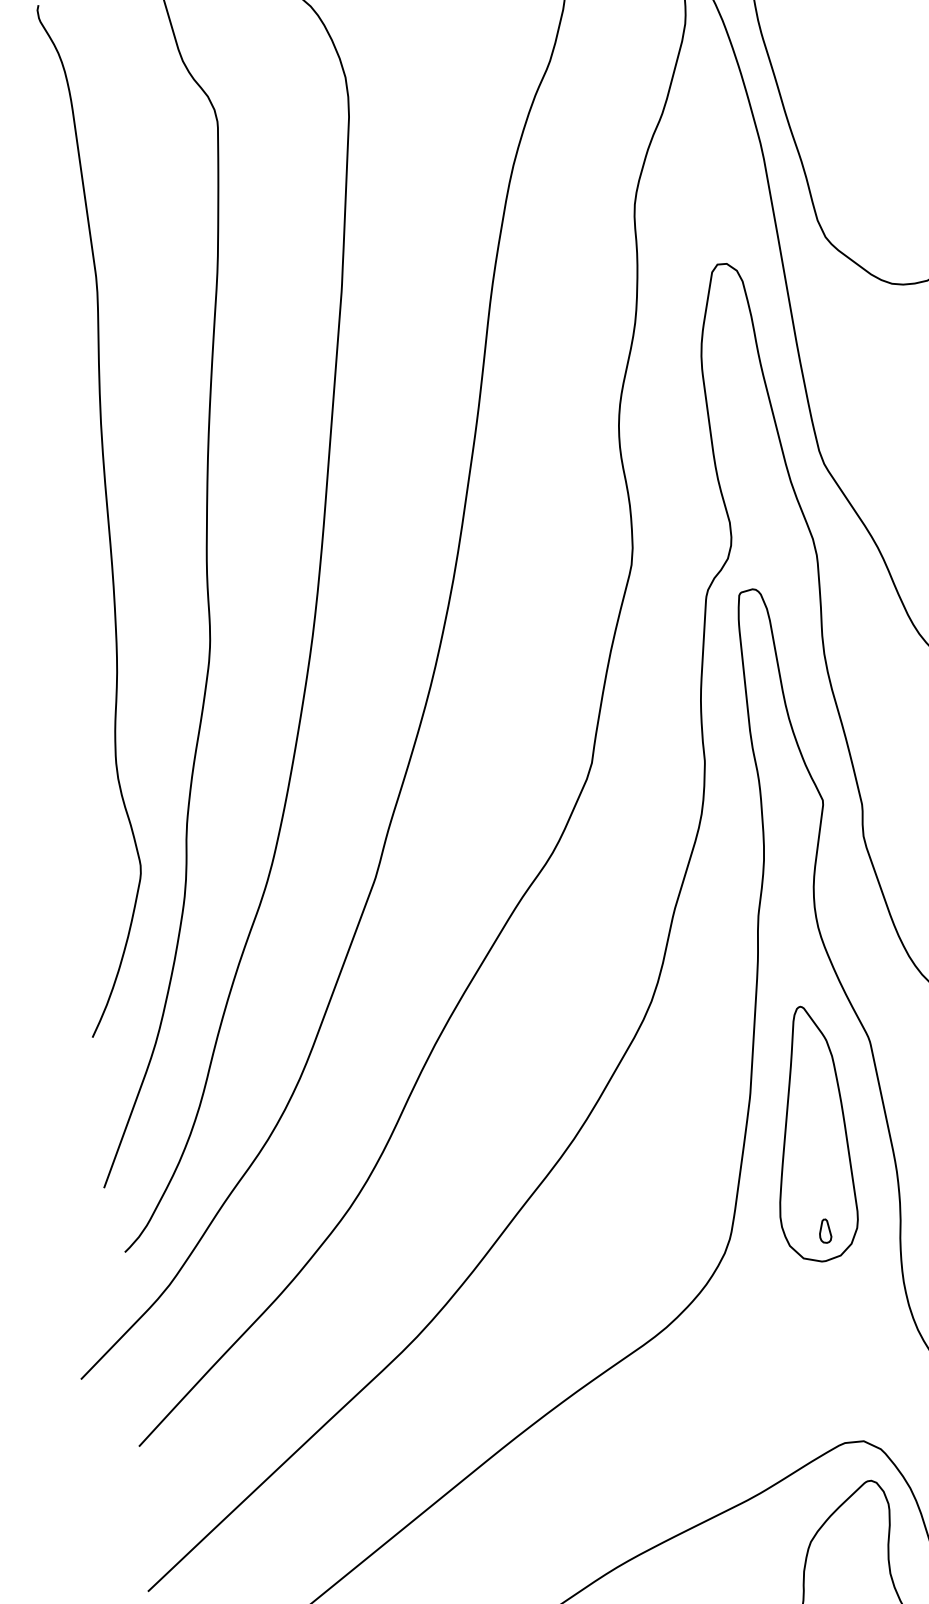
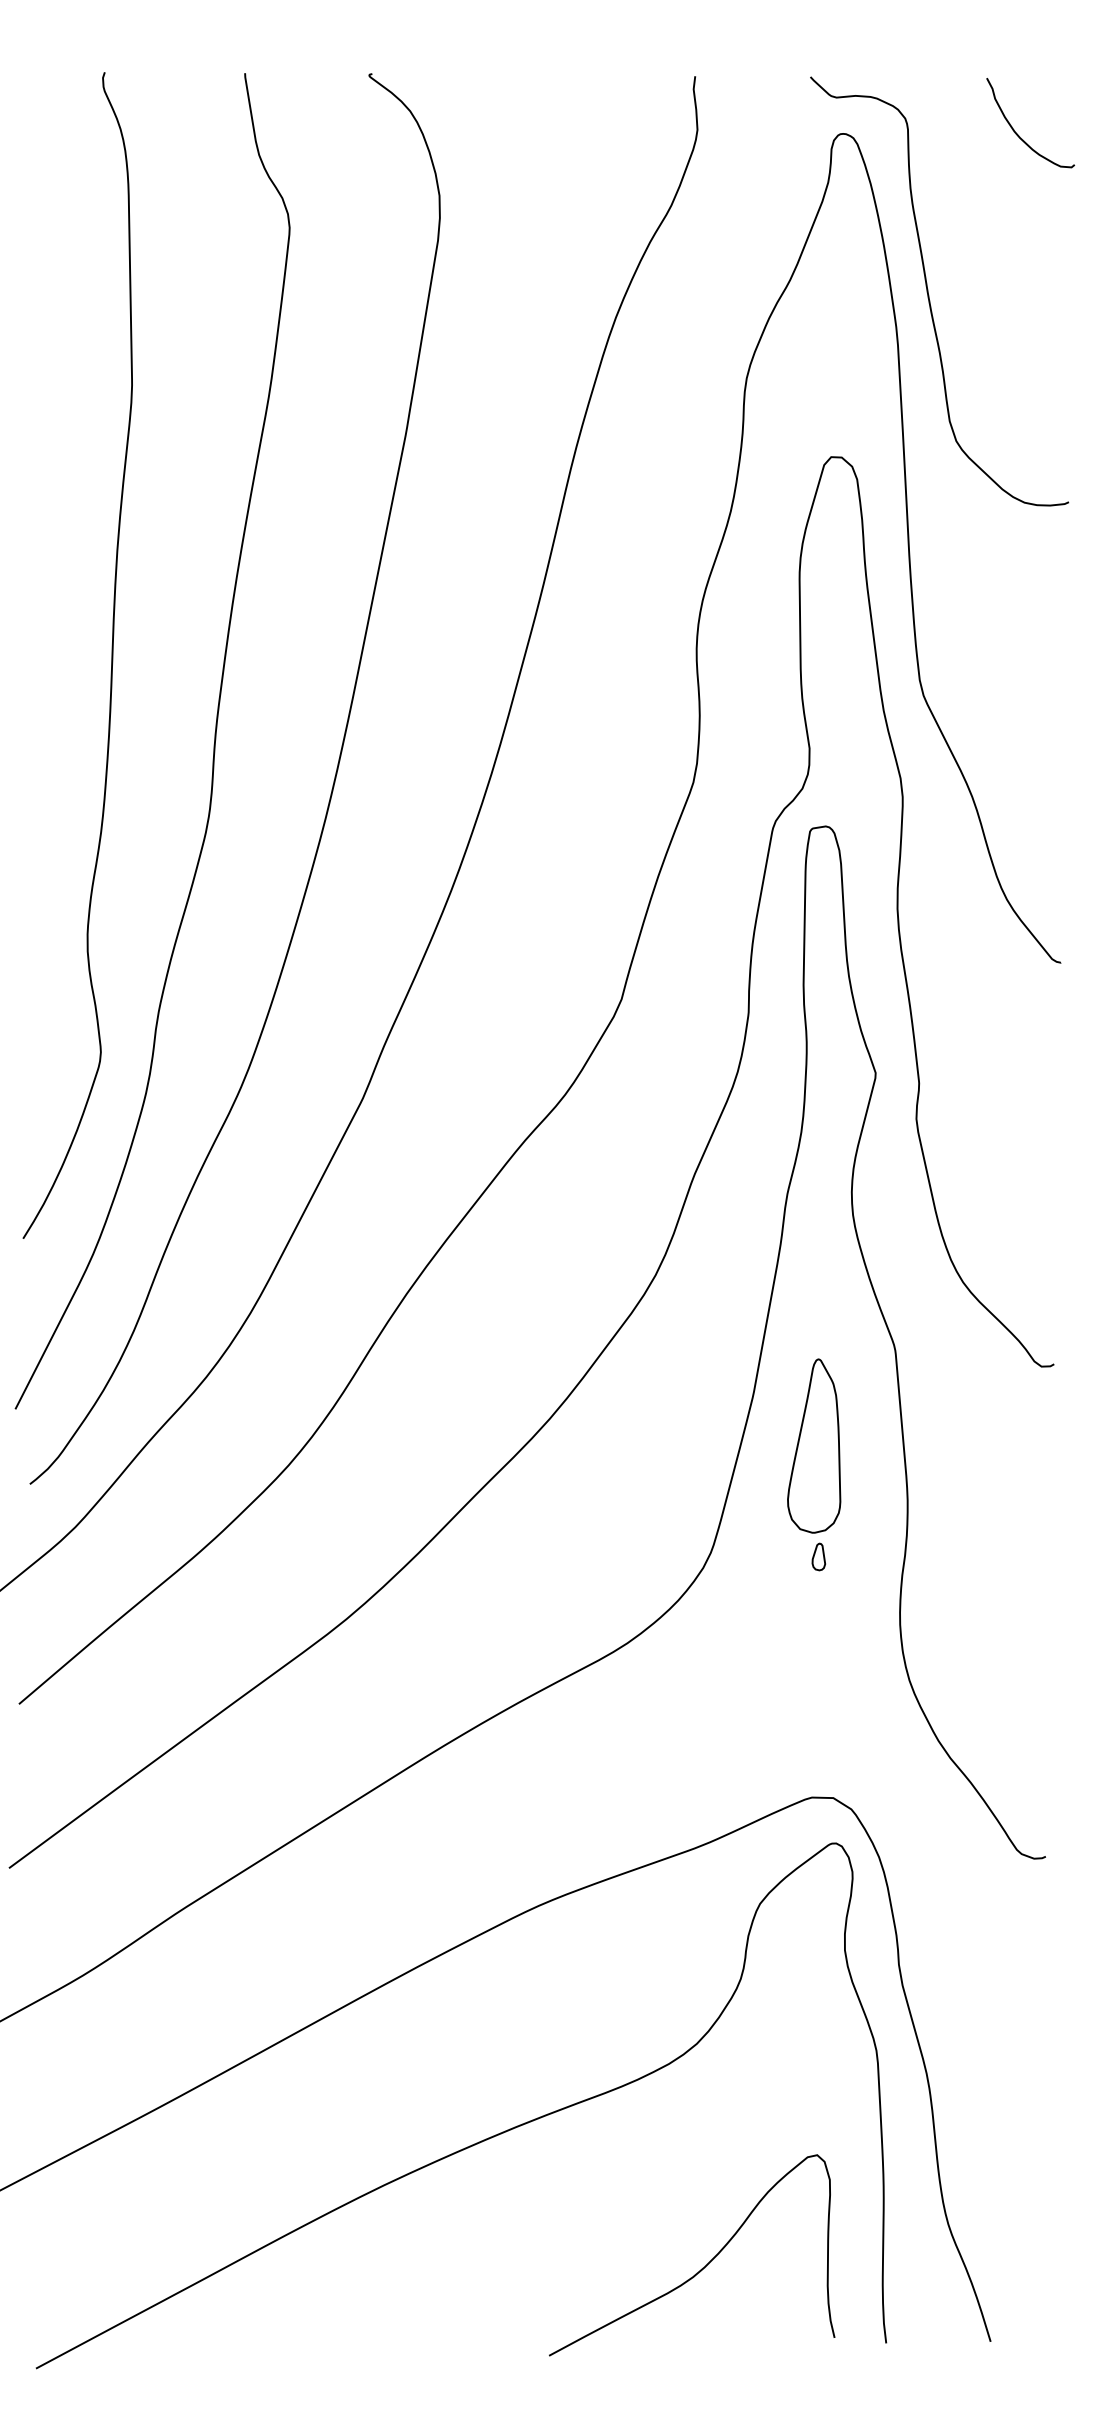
part: (808, 1133) -> (813, 1445), size x0.6

